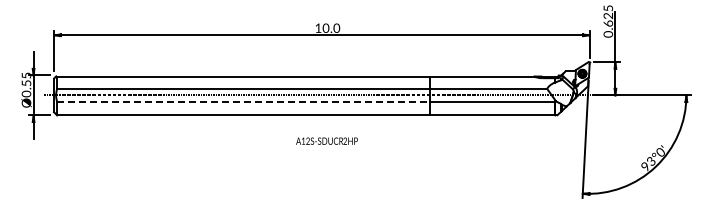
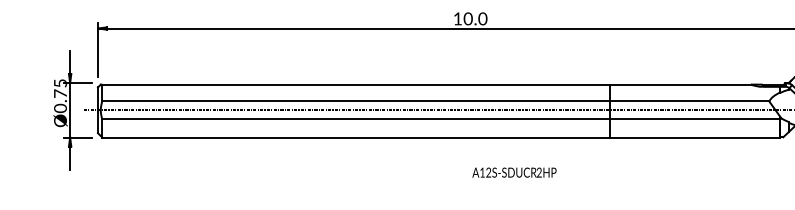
text: (26, 83) -> (60, 94), Ø0.55 -> Ø0.75
line: (244, 101) -> (357, 118), dashed -> solid
text: (326, 140) -> (513, 171), moved

